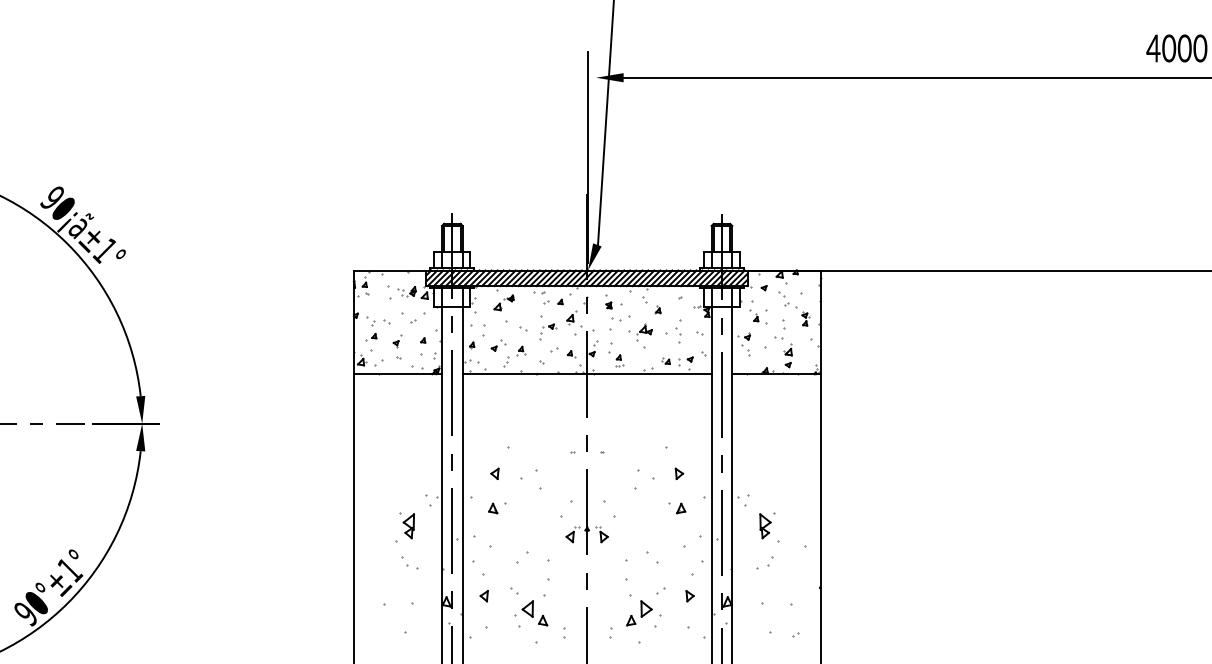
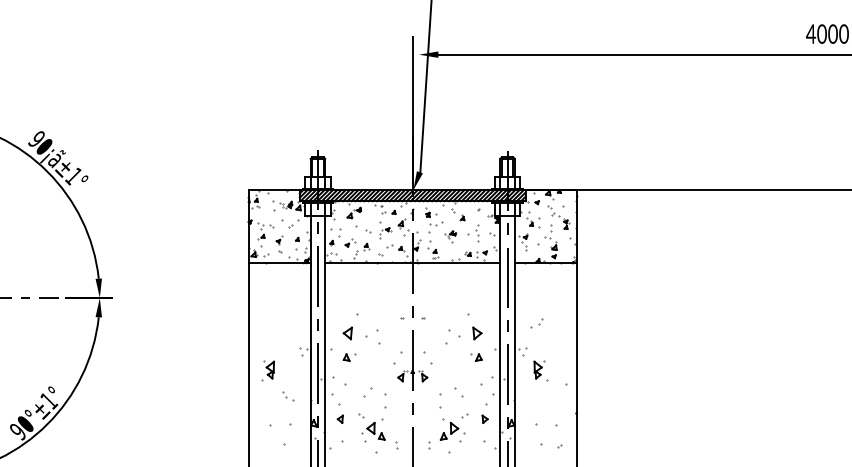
part: (640, 336) -> (450, 236), size x0.7
part: (494, 472) -> (347, 332), size x1.6
part: (679, 472) -> (477, 332), size x1.6
part: (404, 526) -> (267, 370), moved
part: (764, 563) -> (536, 323), moved

